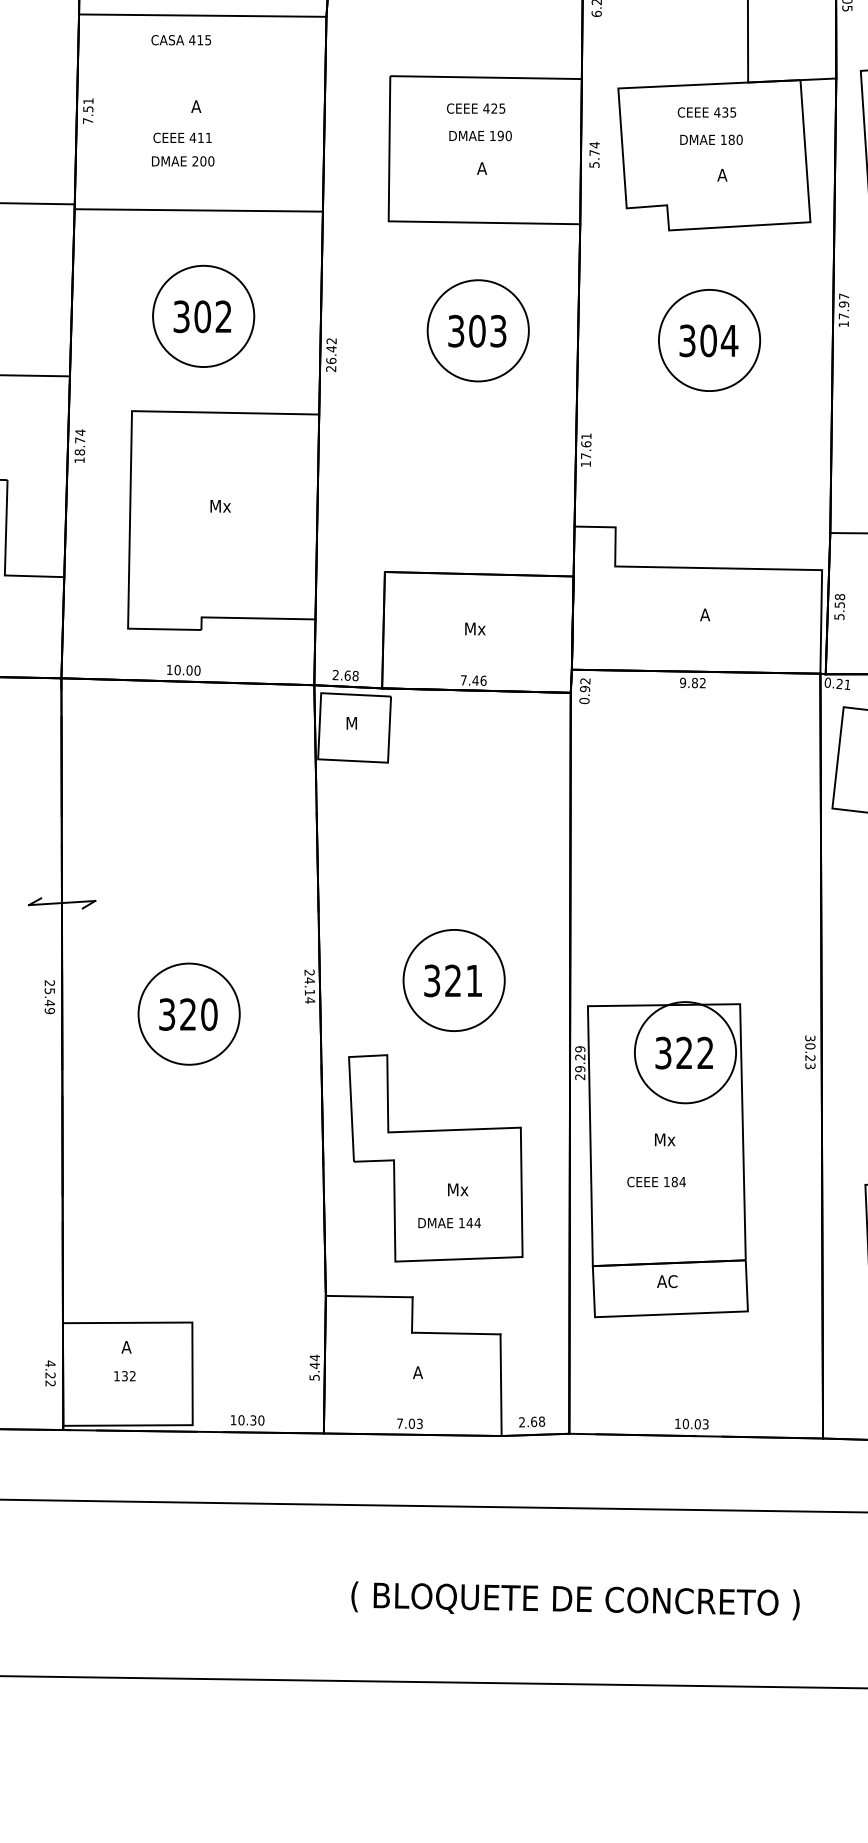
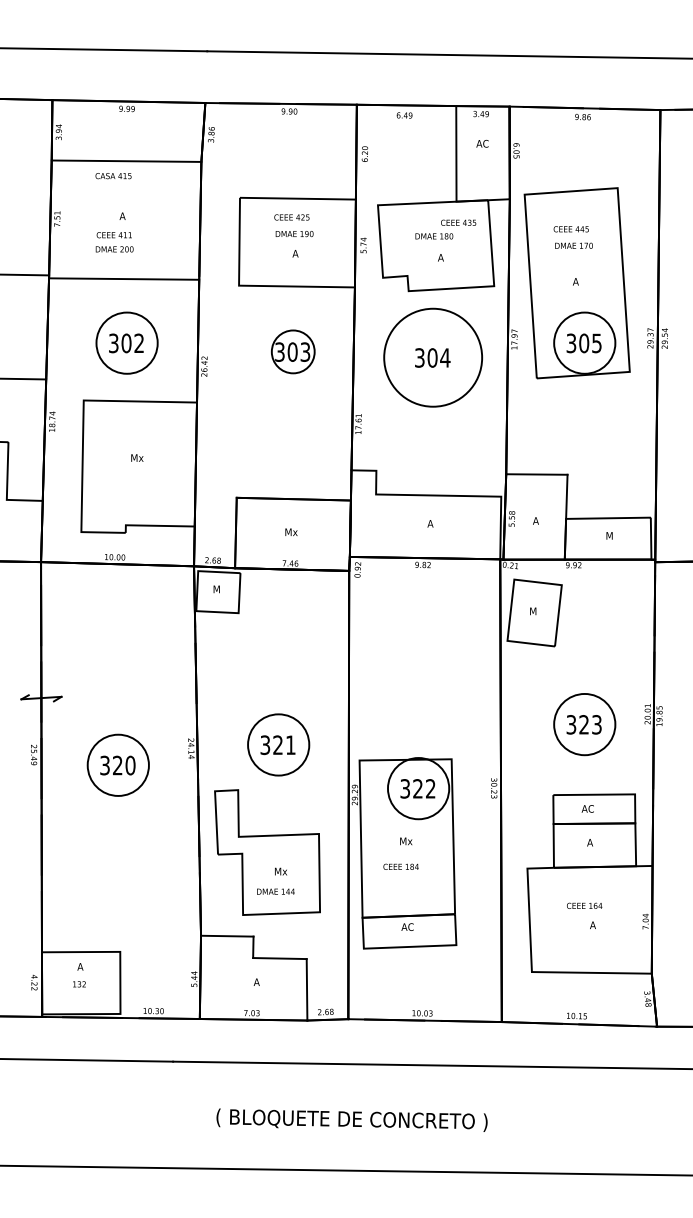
text: (706, 111) -> (458, 222), moved
circle: (477, 330) -> (292, 351), size x0.7
circle: (708, 340) -> (432, 357), size x1.6

